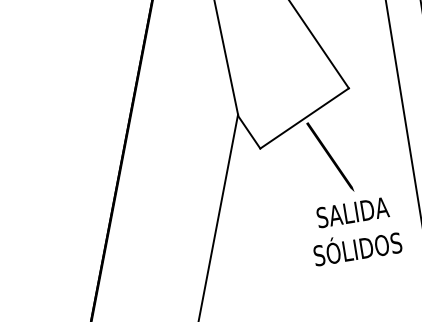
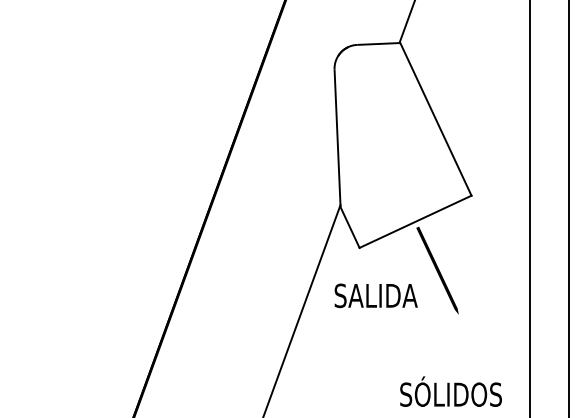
text: (352, 212) -> (375, 295), moved
text: (356, 246) -> (450, 391), moved

